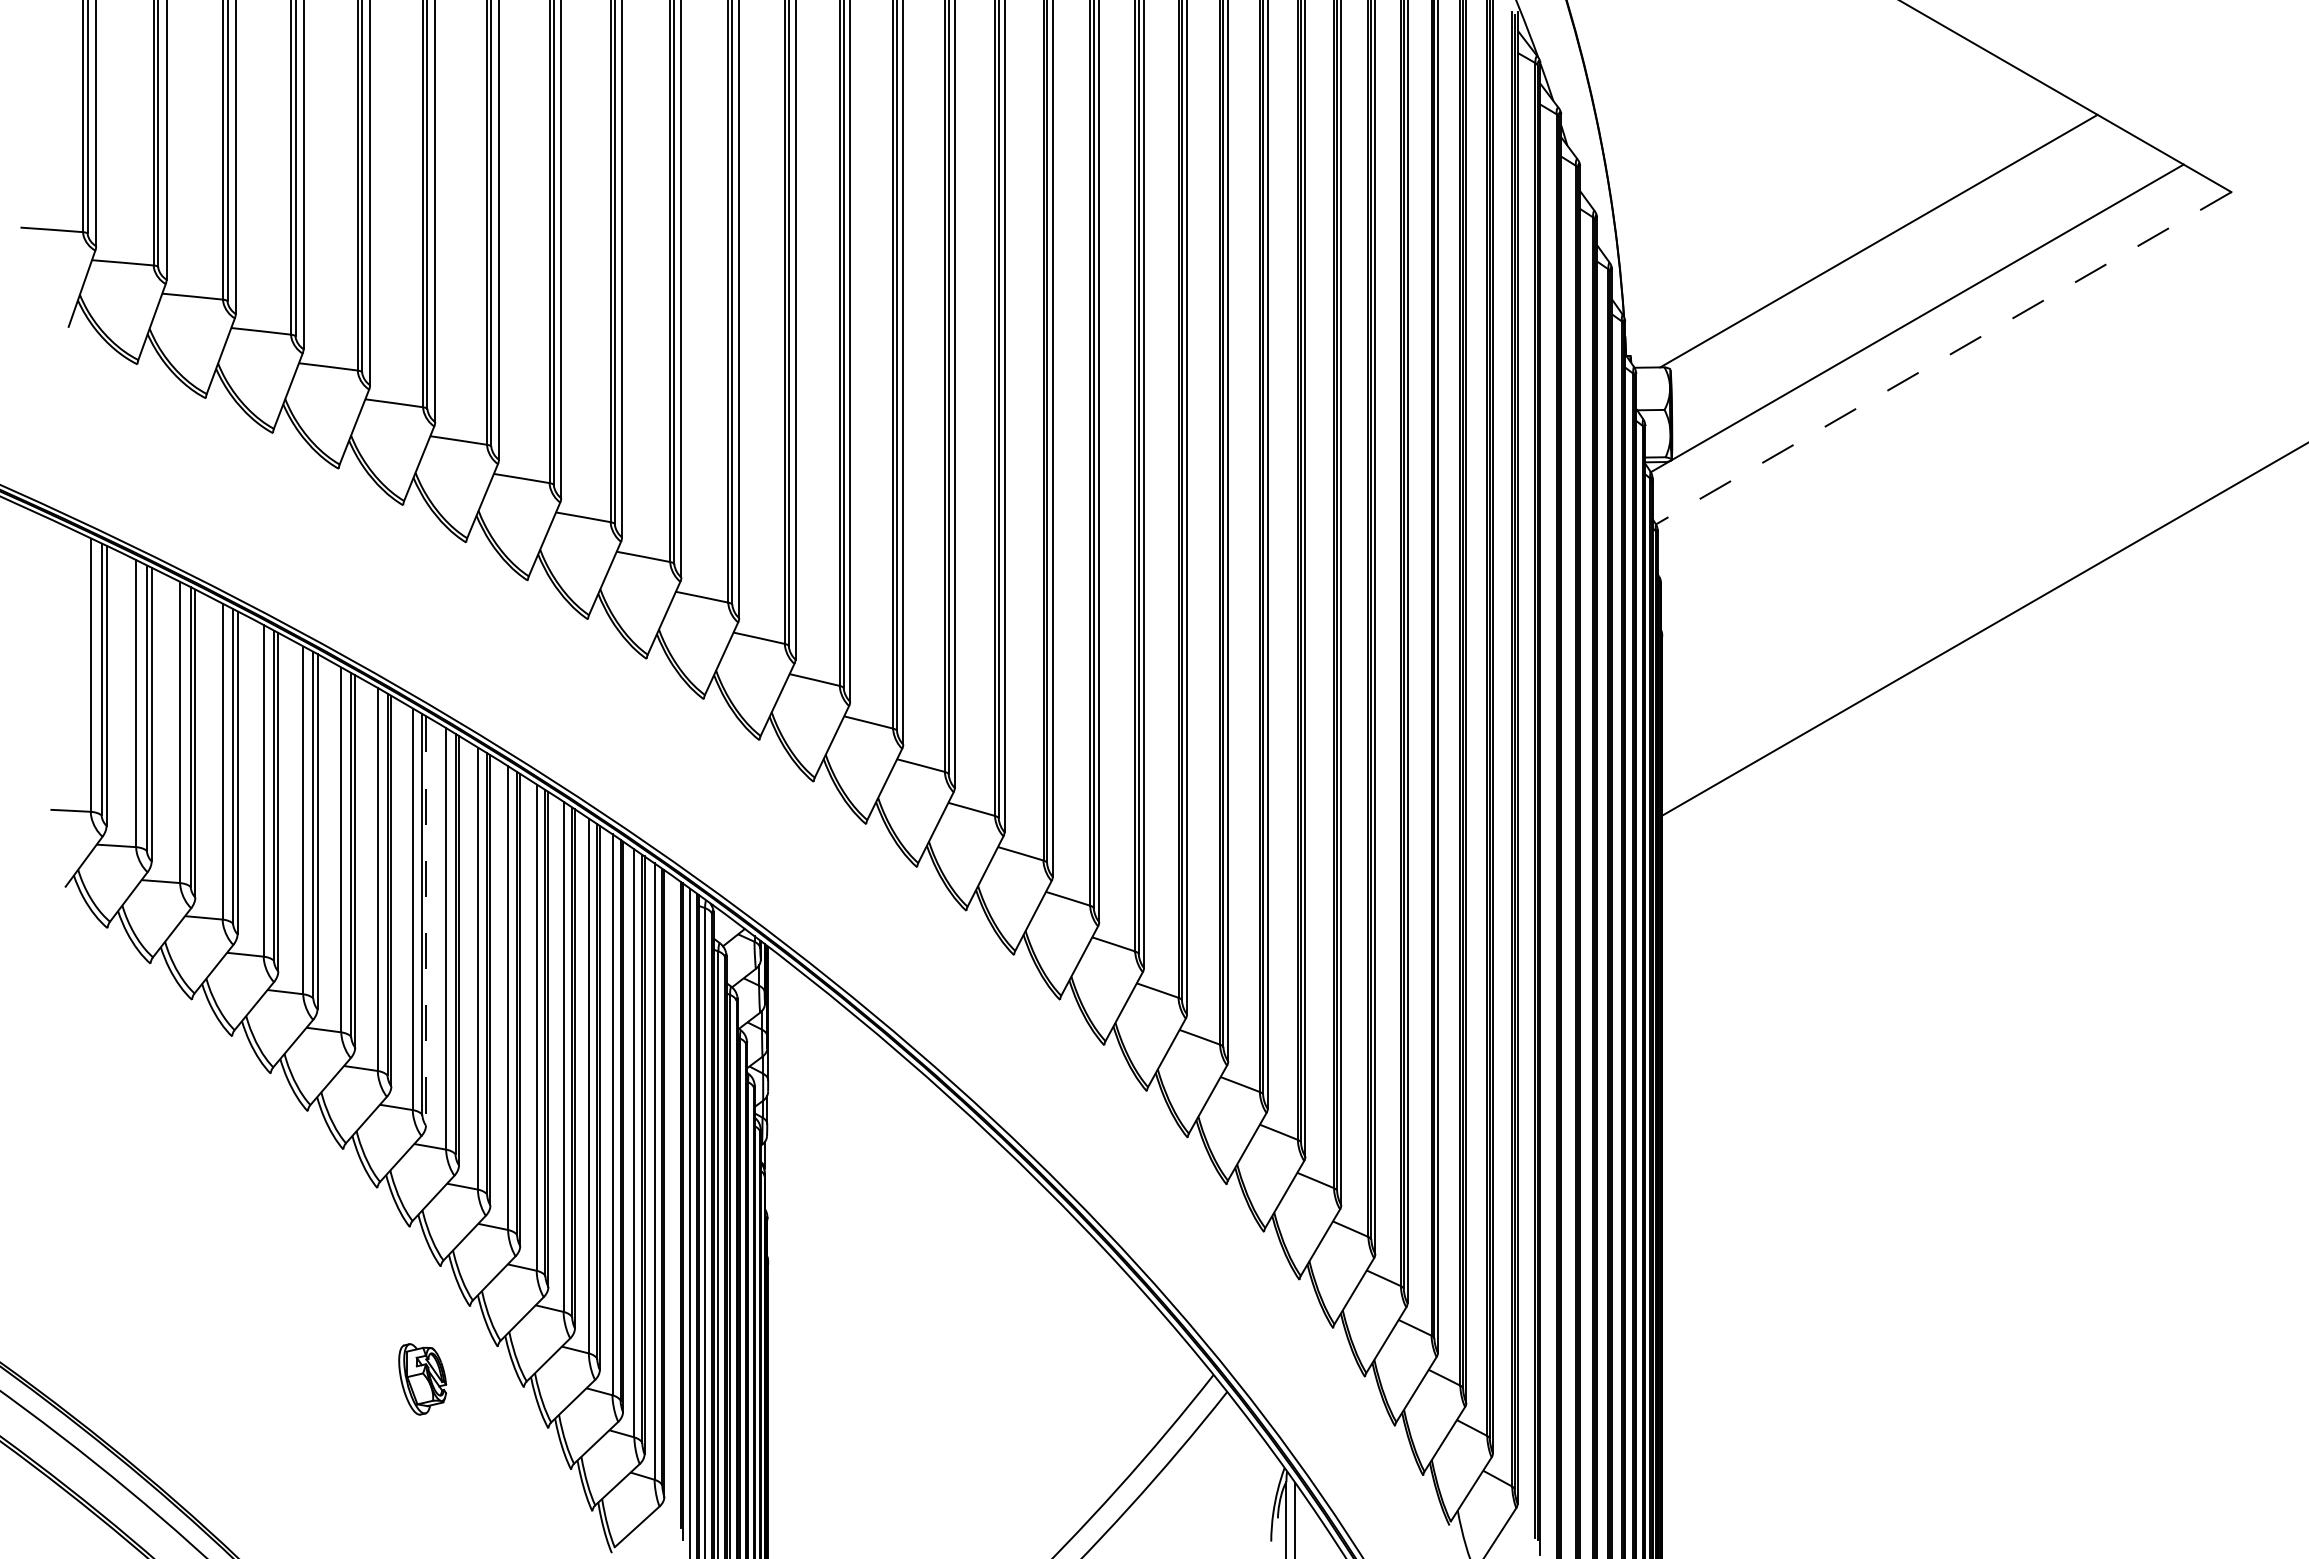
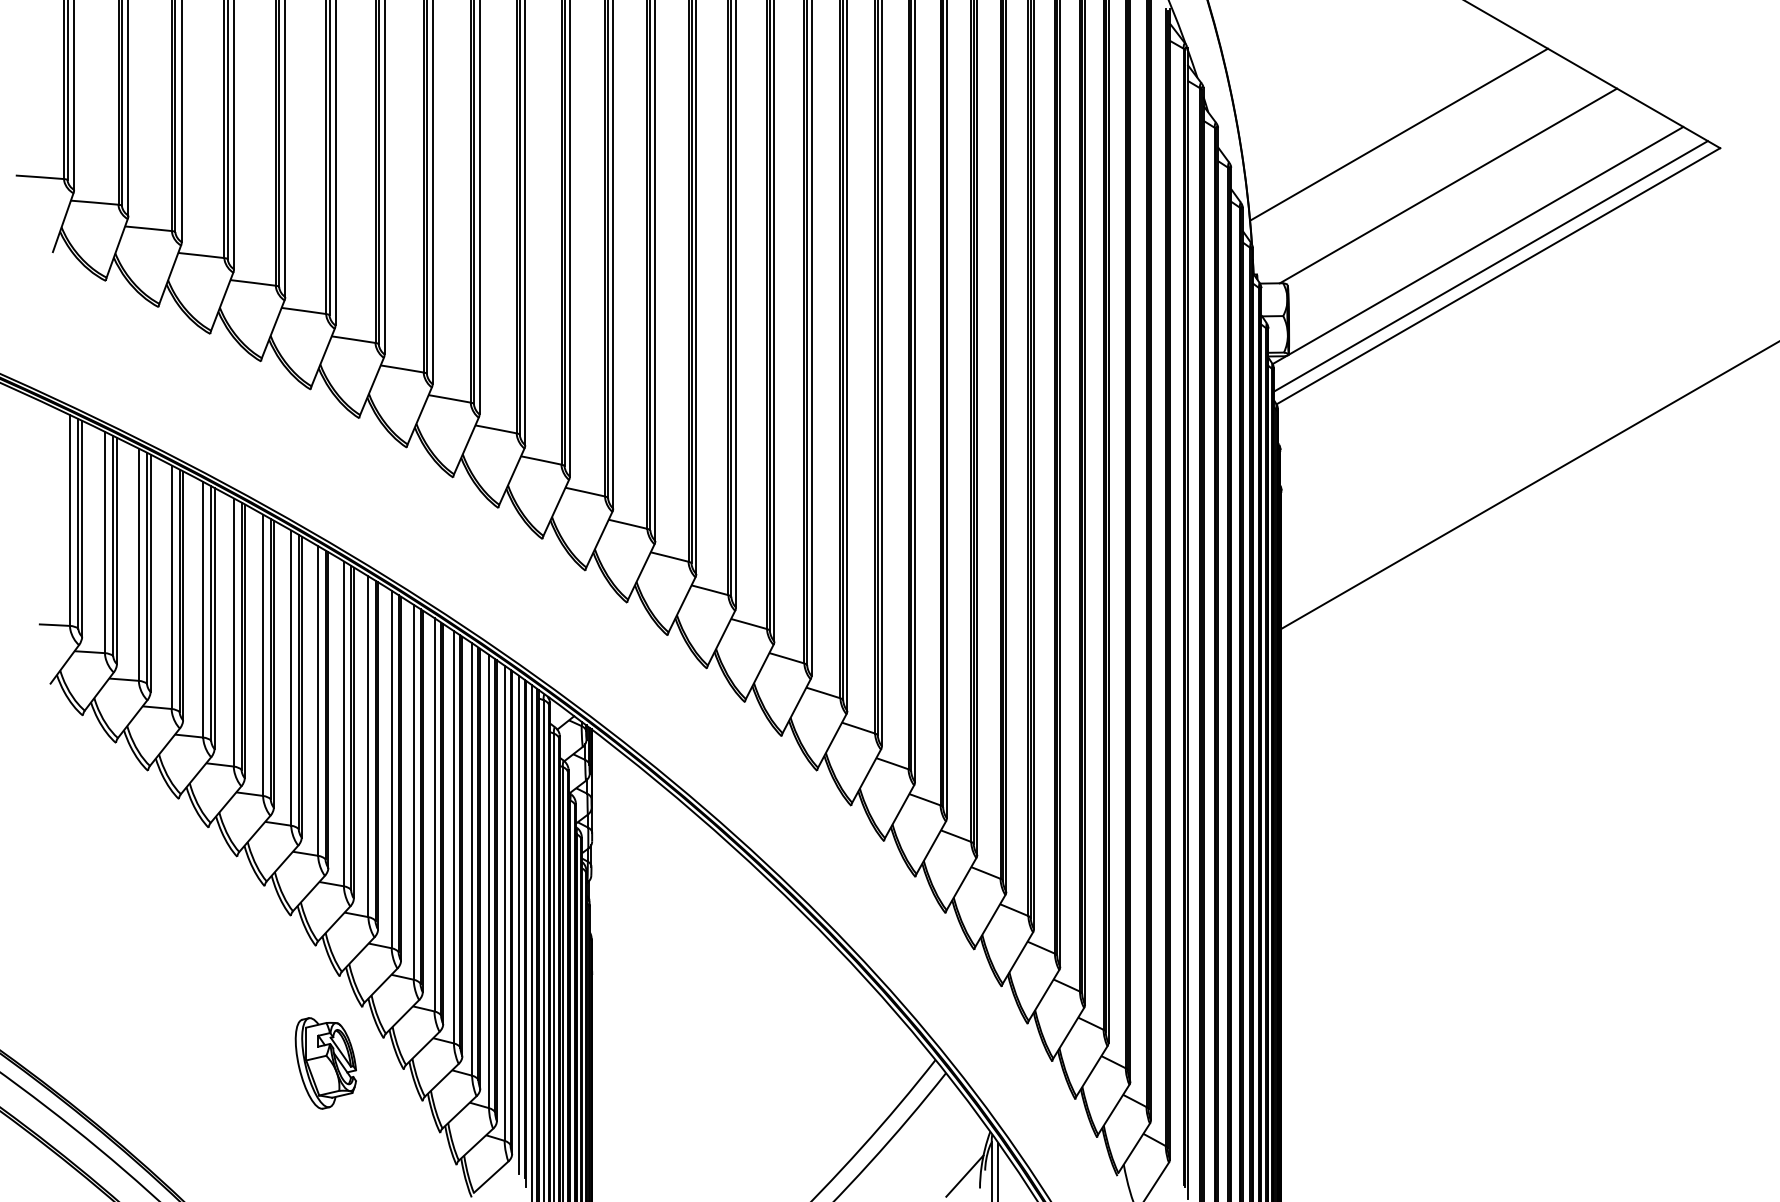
line: (1814, 174) -> (1398, 134), added
line: (1933, 344) -> (1490, 265), added
line: (1943, 358) -> (1498, 276), dashed -> solid
line: (426, 920) -> (328, 709), dashed -> solid
line: (673, 1199) -> (519, 924), added
part: (422, 1379) -> (325, 1063), size x1.67
line: (1251, 1525) -> (964, 1176), added

